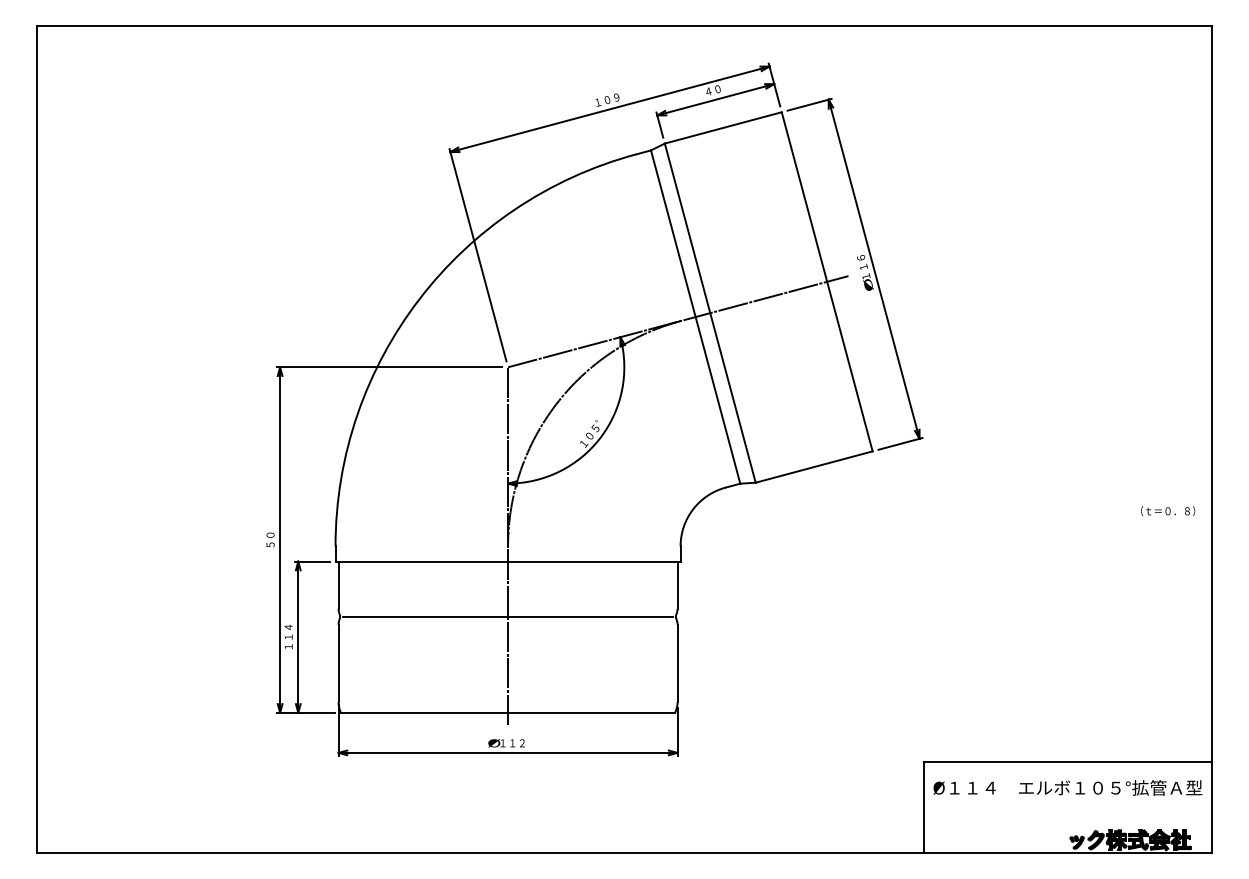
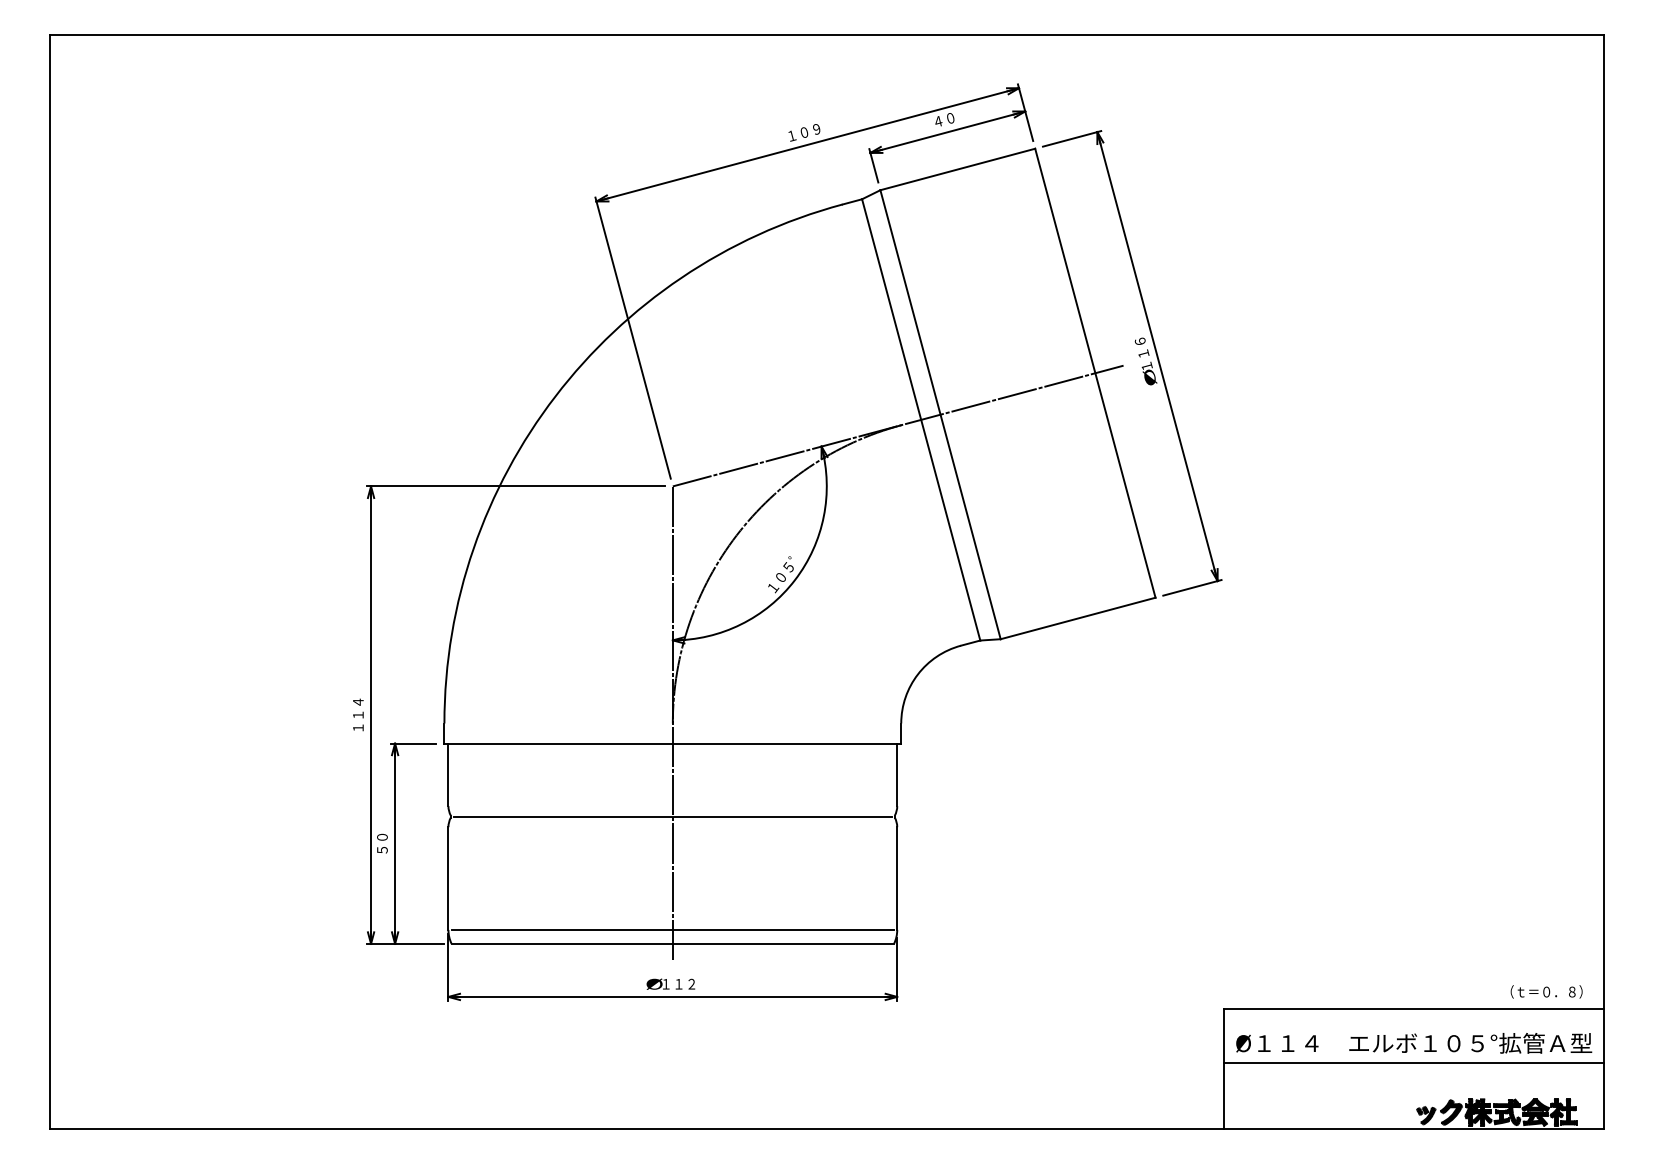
text: (1167, 510) -> (1546, 991), moved
text: (270, 539) -> (358, 714), ５０ -> １１４
text: (288, 637) -> (382, 843), １１４ -> ５０
line: (507, 701) -> (672, 929), added
line: (1067, 802) -> (1413, 1062), added

